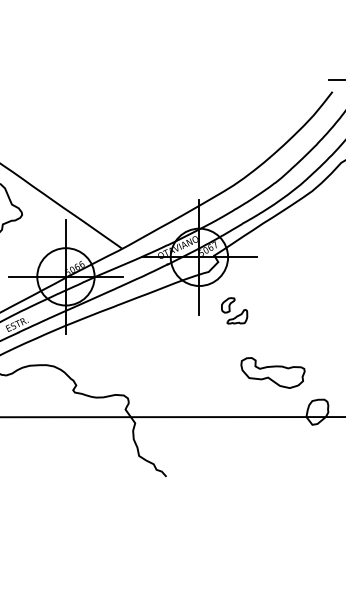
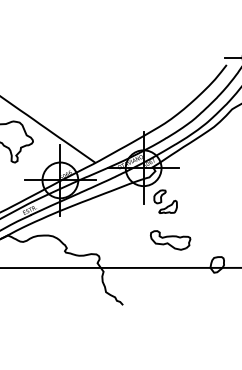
part: (234, 310) -> (165, 201), size x1.43
part: (272, 373) -> (170, 240), moved

